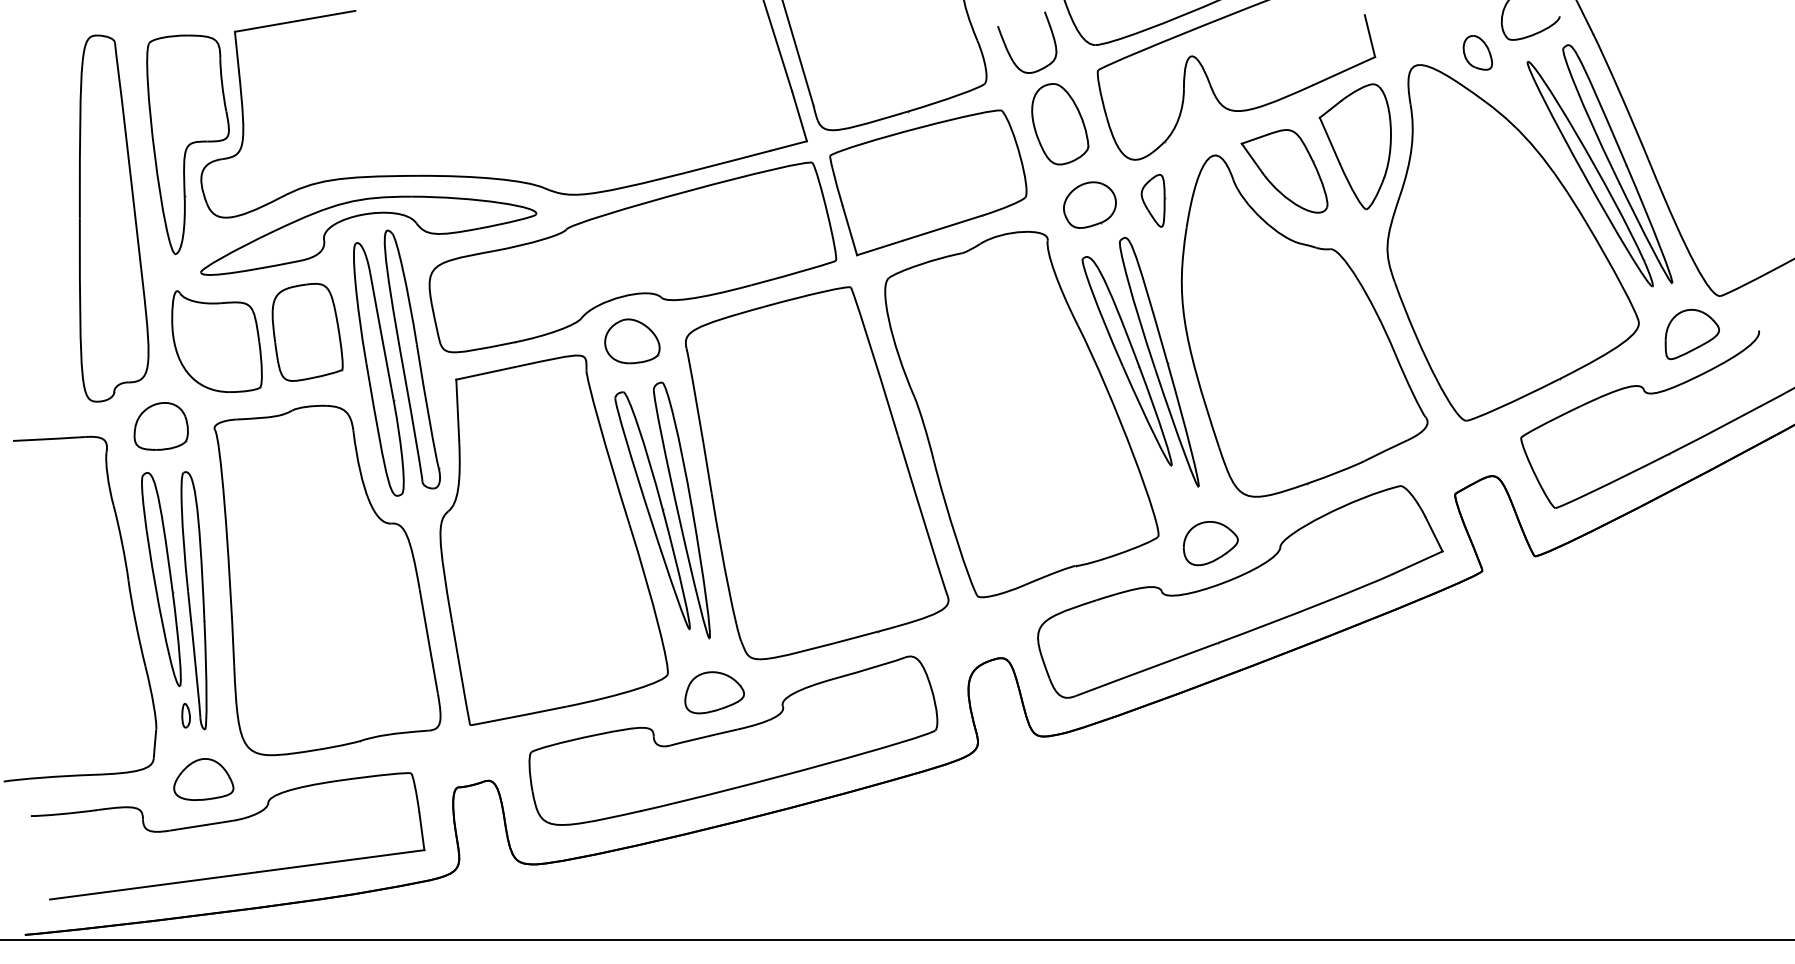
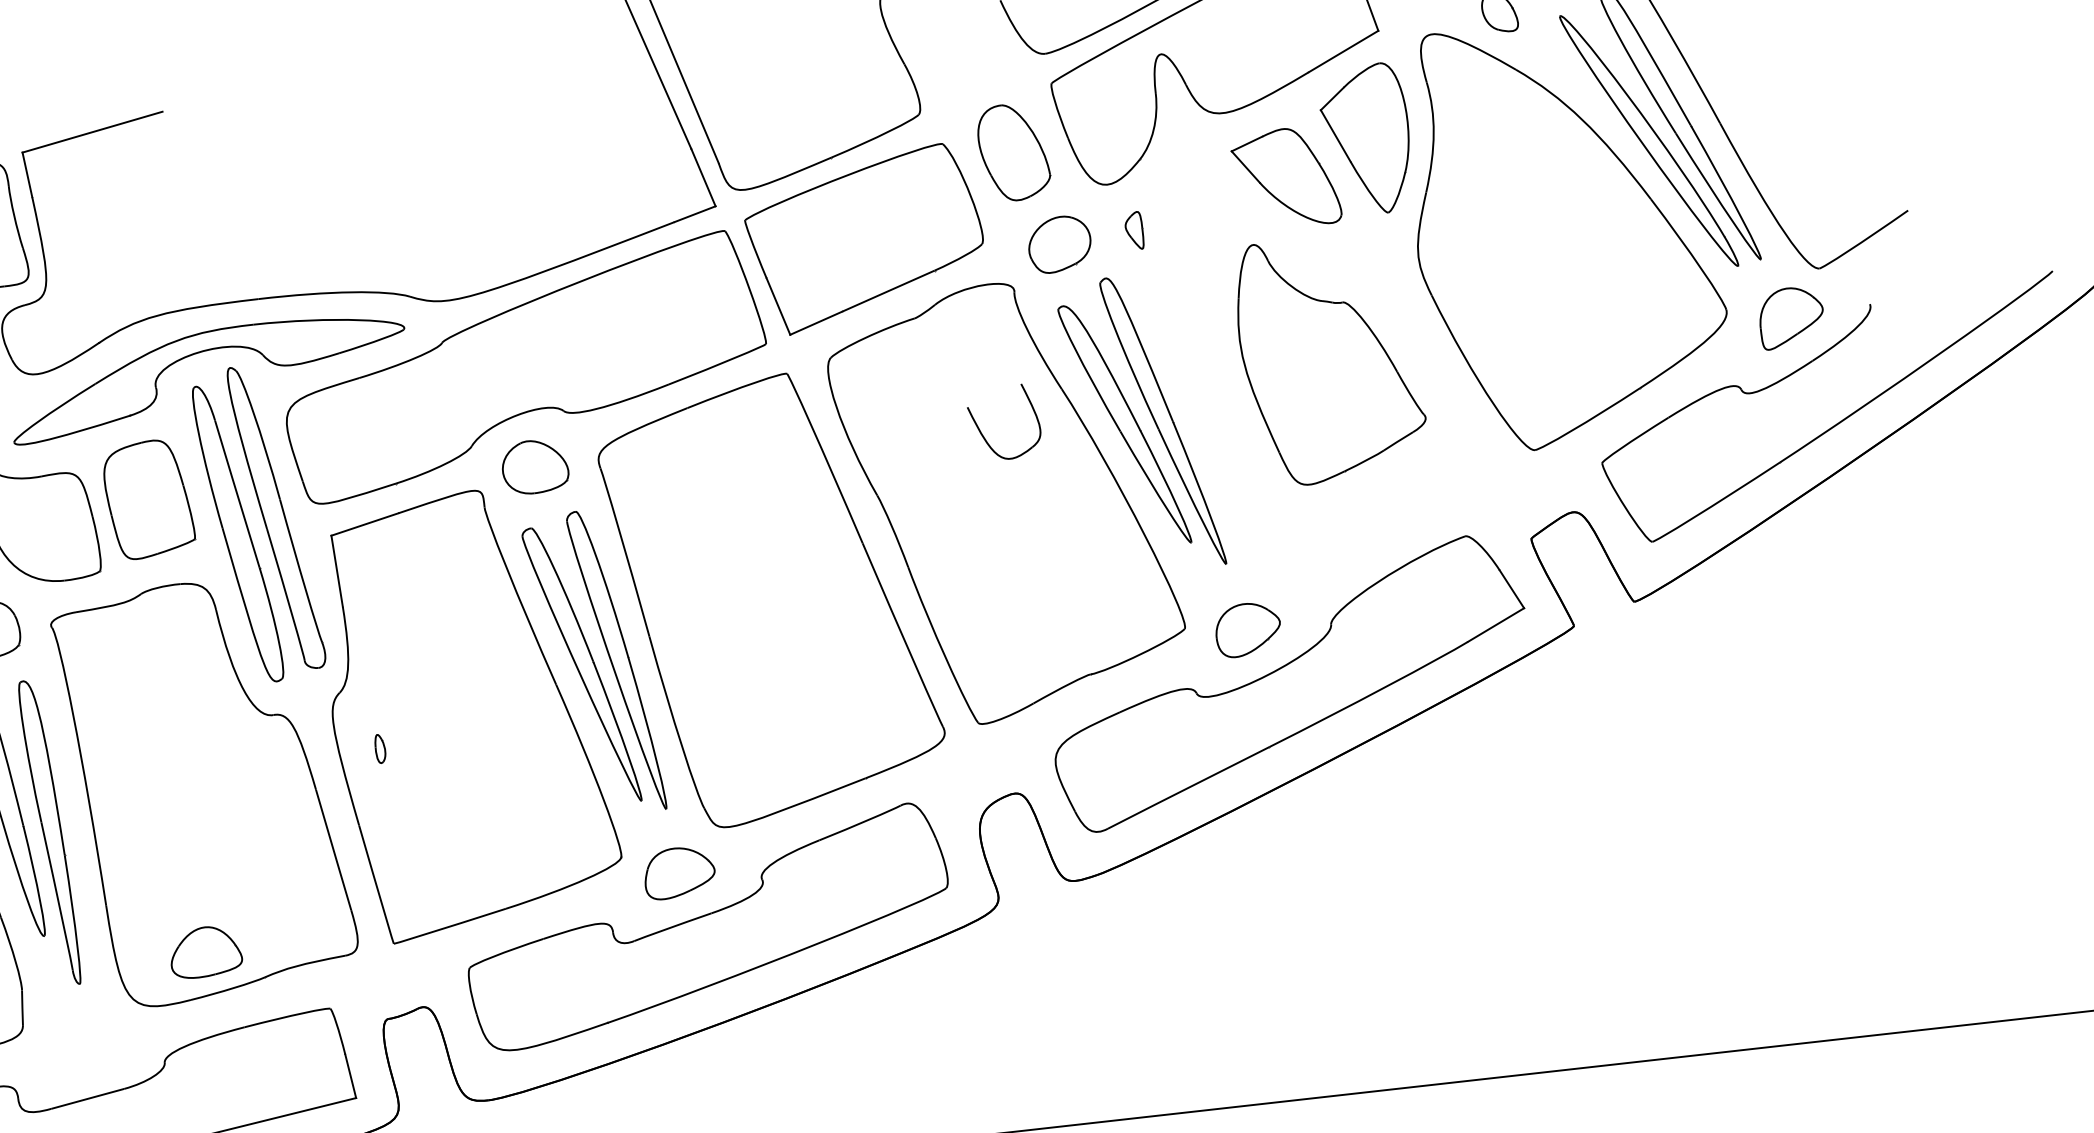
part: (1009, 52) -> (984, 437), moved
part: (1153, 200) -> (1134, 230), size x0.6
part: (1304, 325) -> (1330, 358), size x0.6
part: (185, 715) -> (379, 748), moved
part: (203, 779) -> (205, 952), moved

